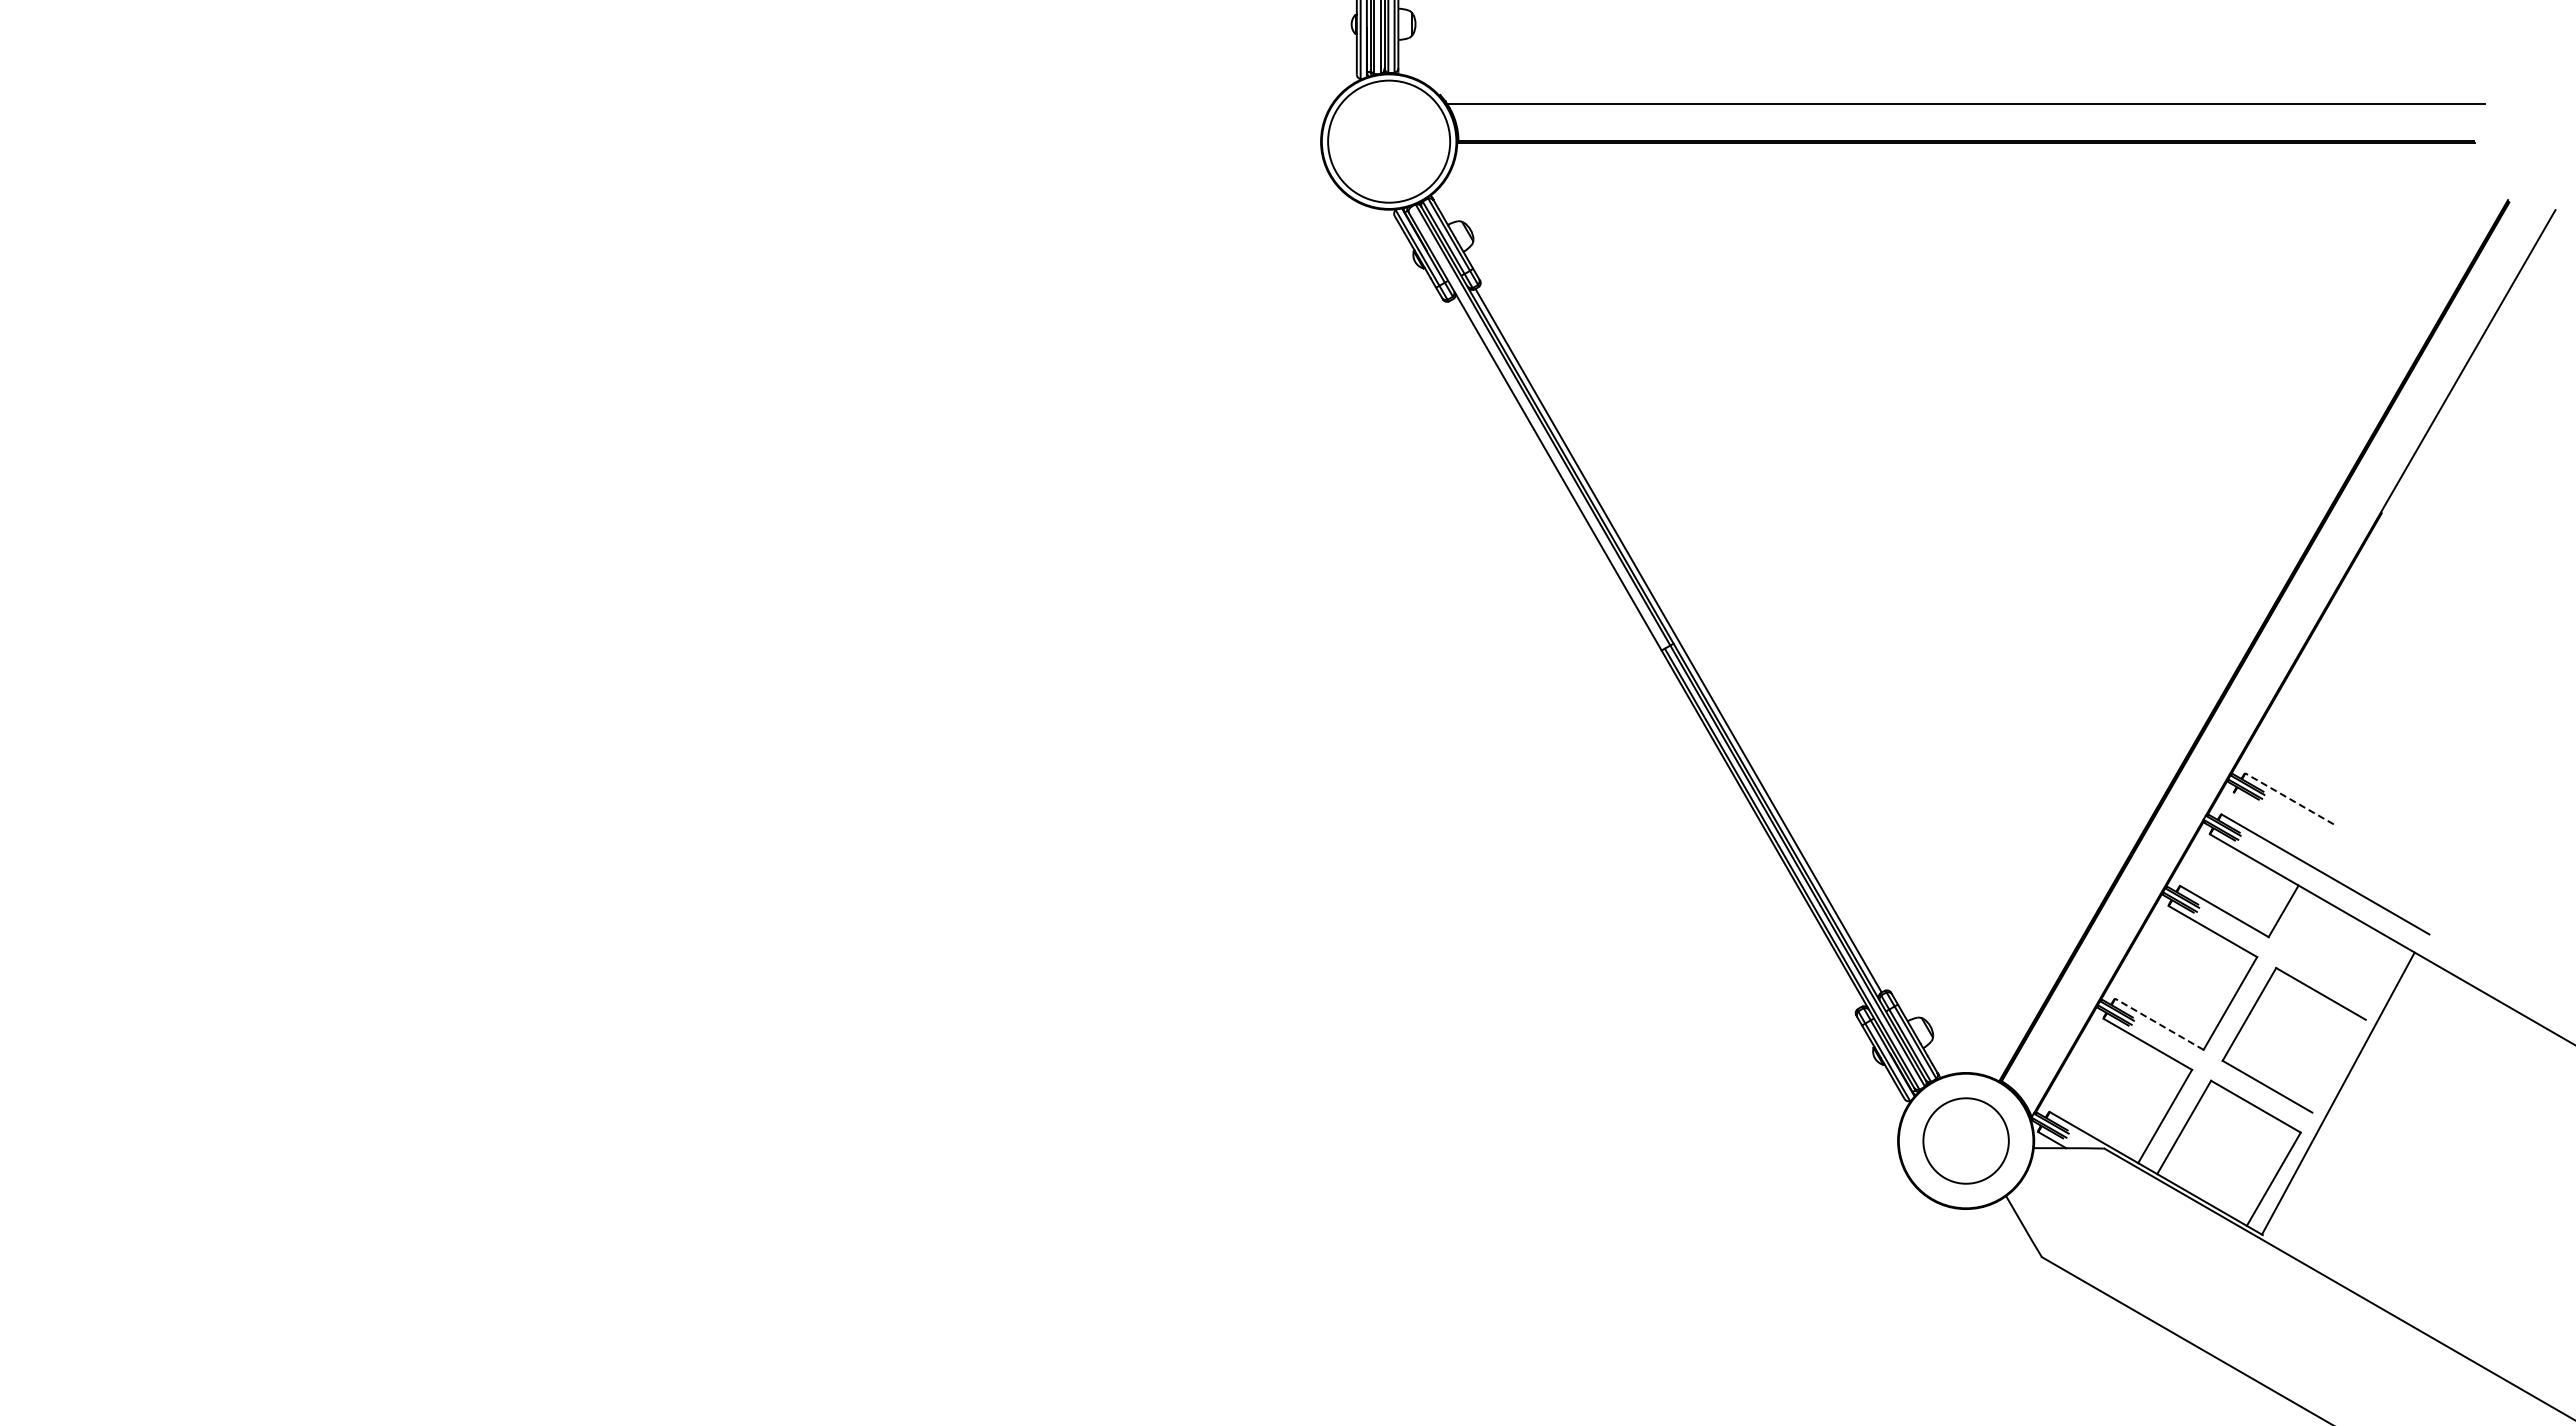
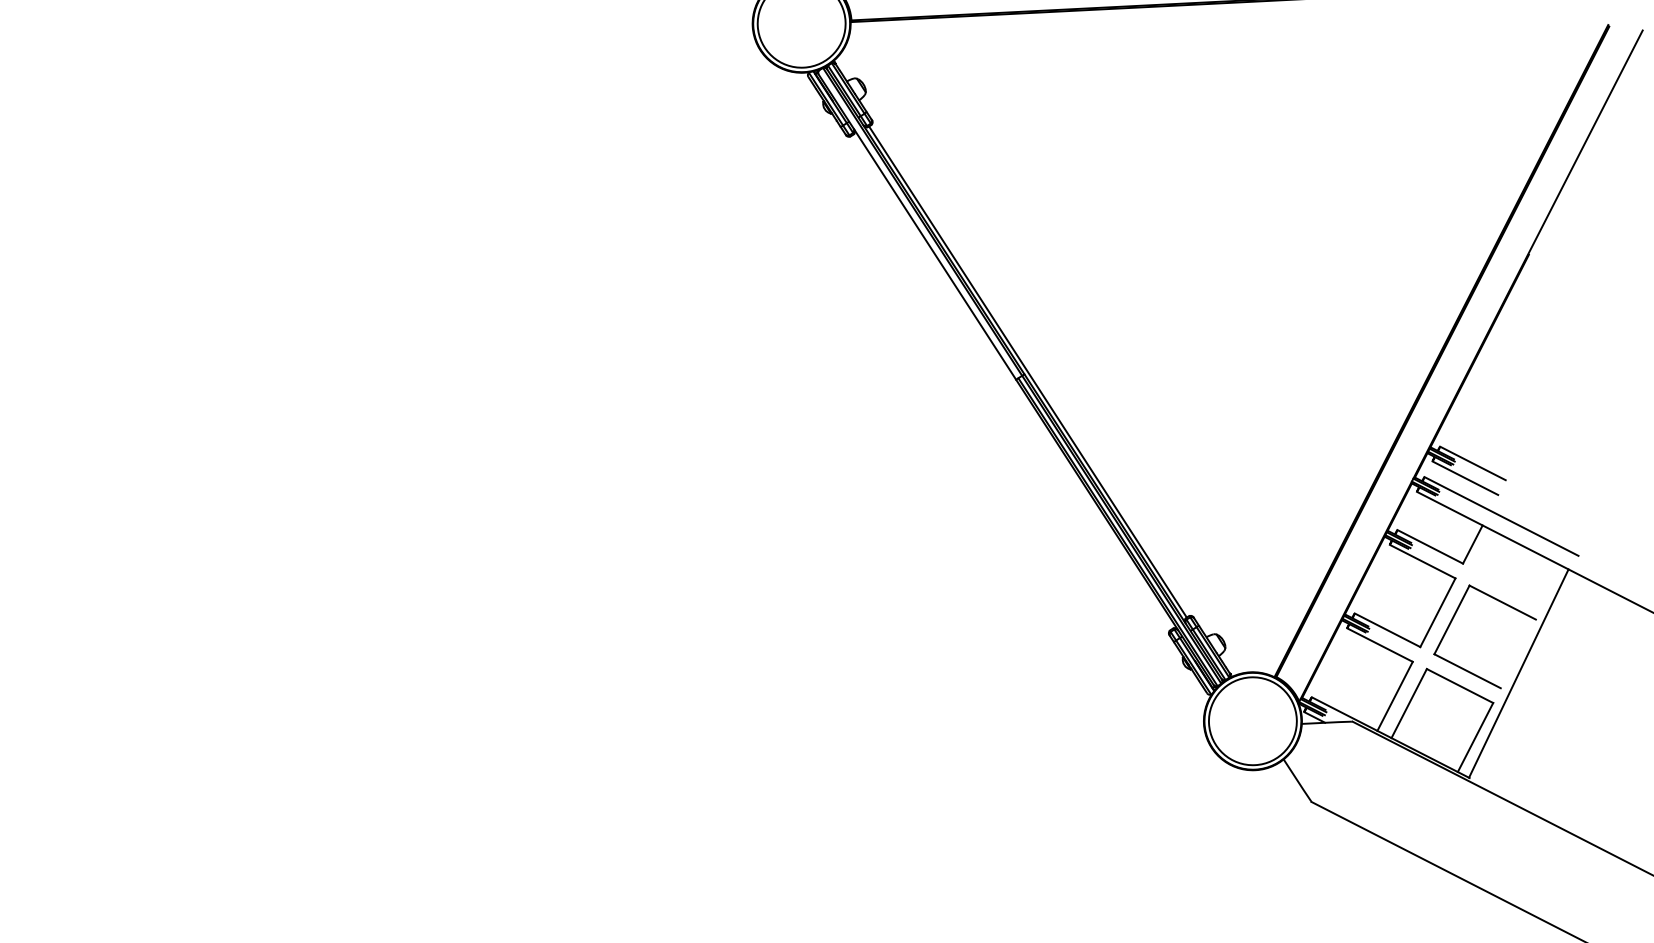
line: (2289, 798) -> (1472, 463), dashed -> solid
line: (2277, 818) -> (1465, 478), added
line: (2158, 1023) -> (1386, 629), dashed -> solid
circle: (1966, 1140) -> (1253, 720), size x1.43

